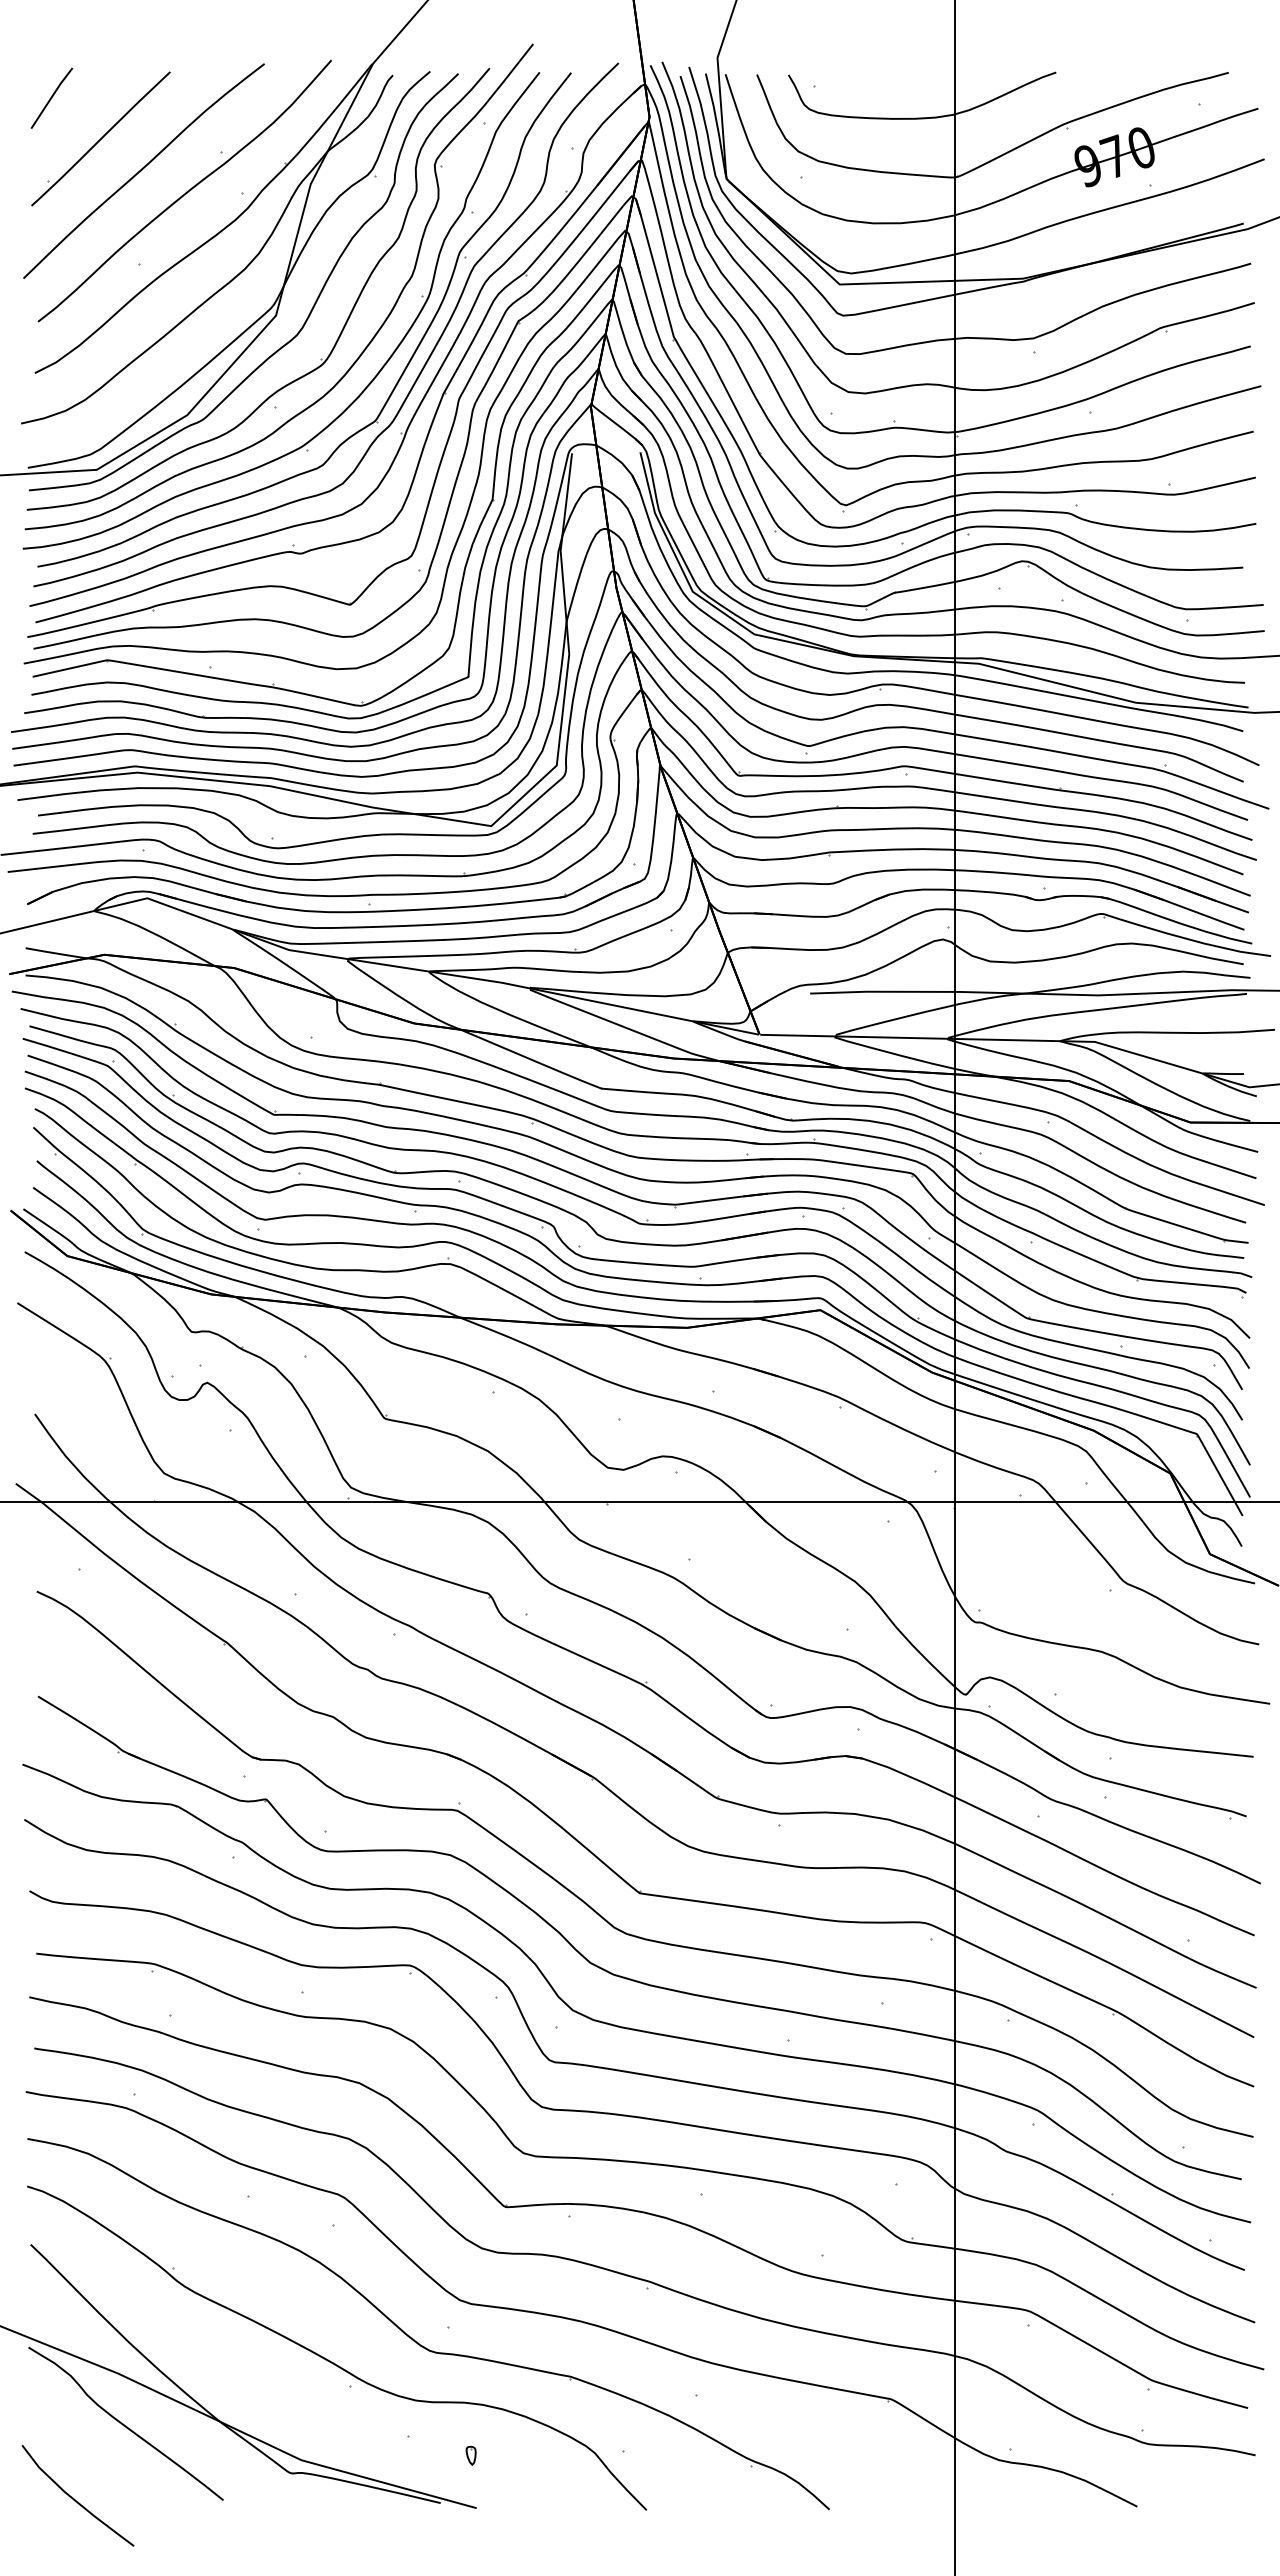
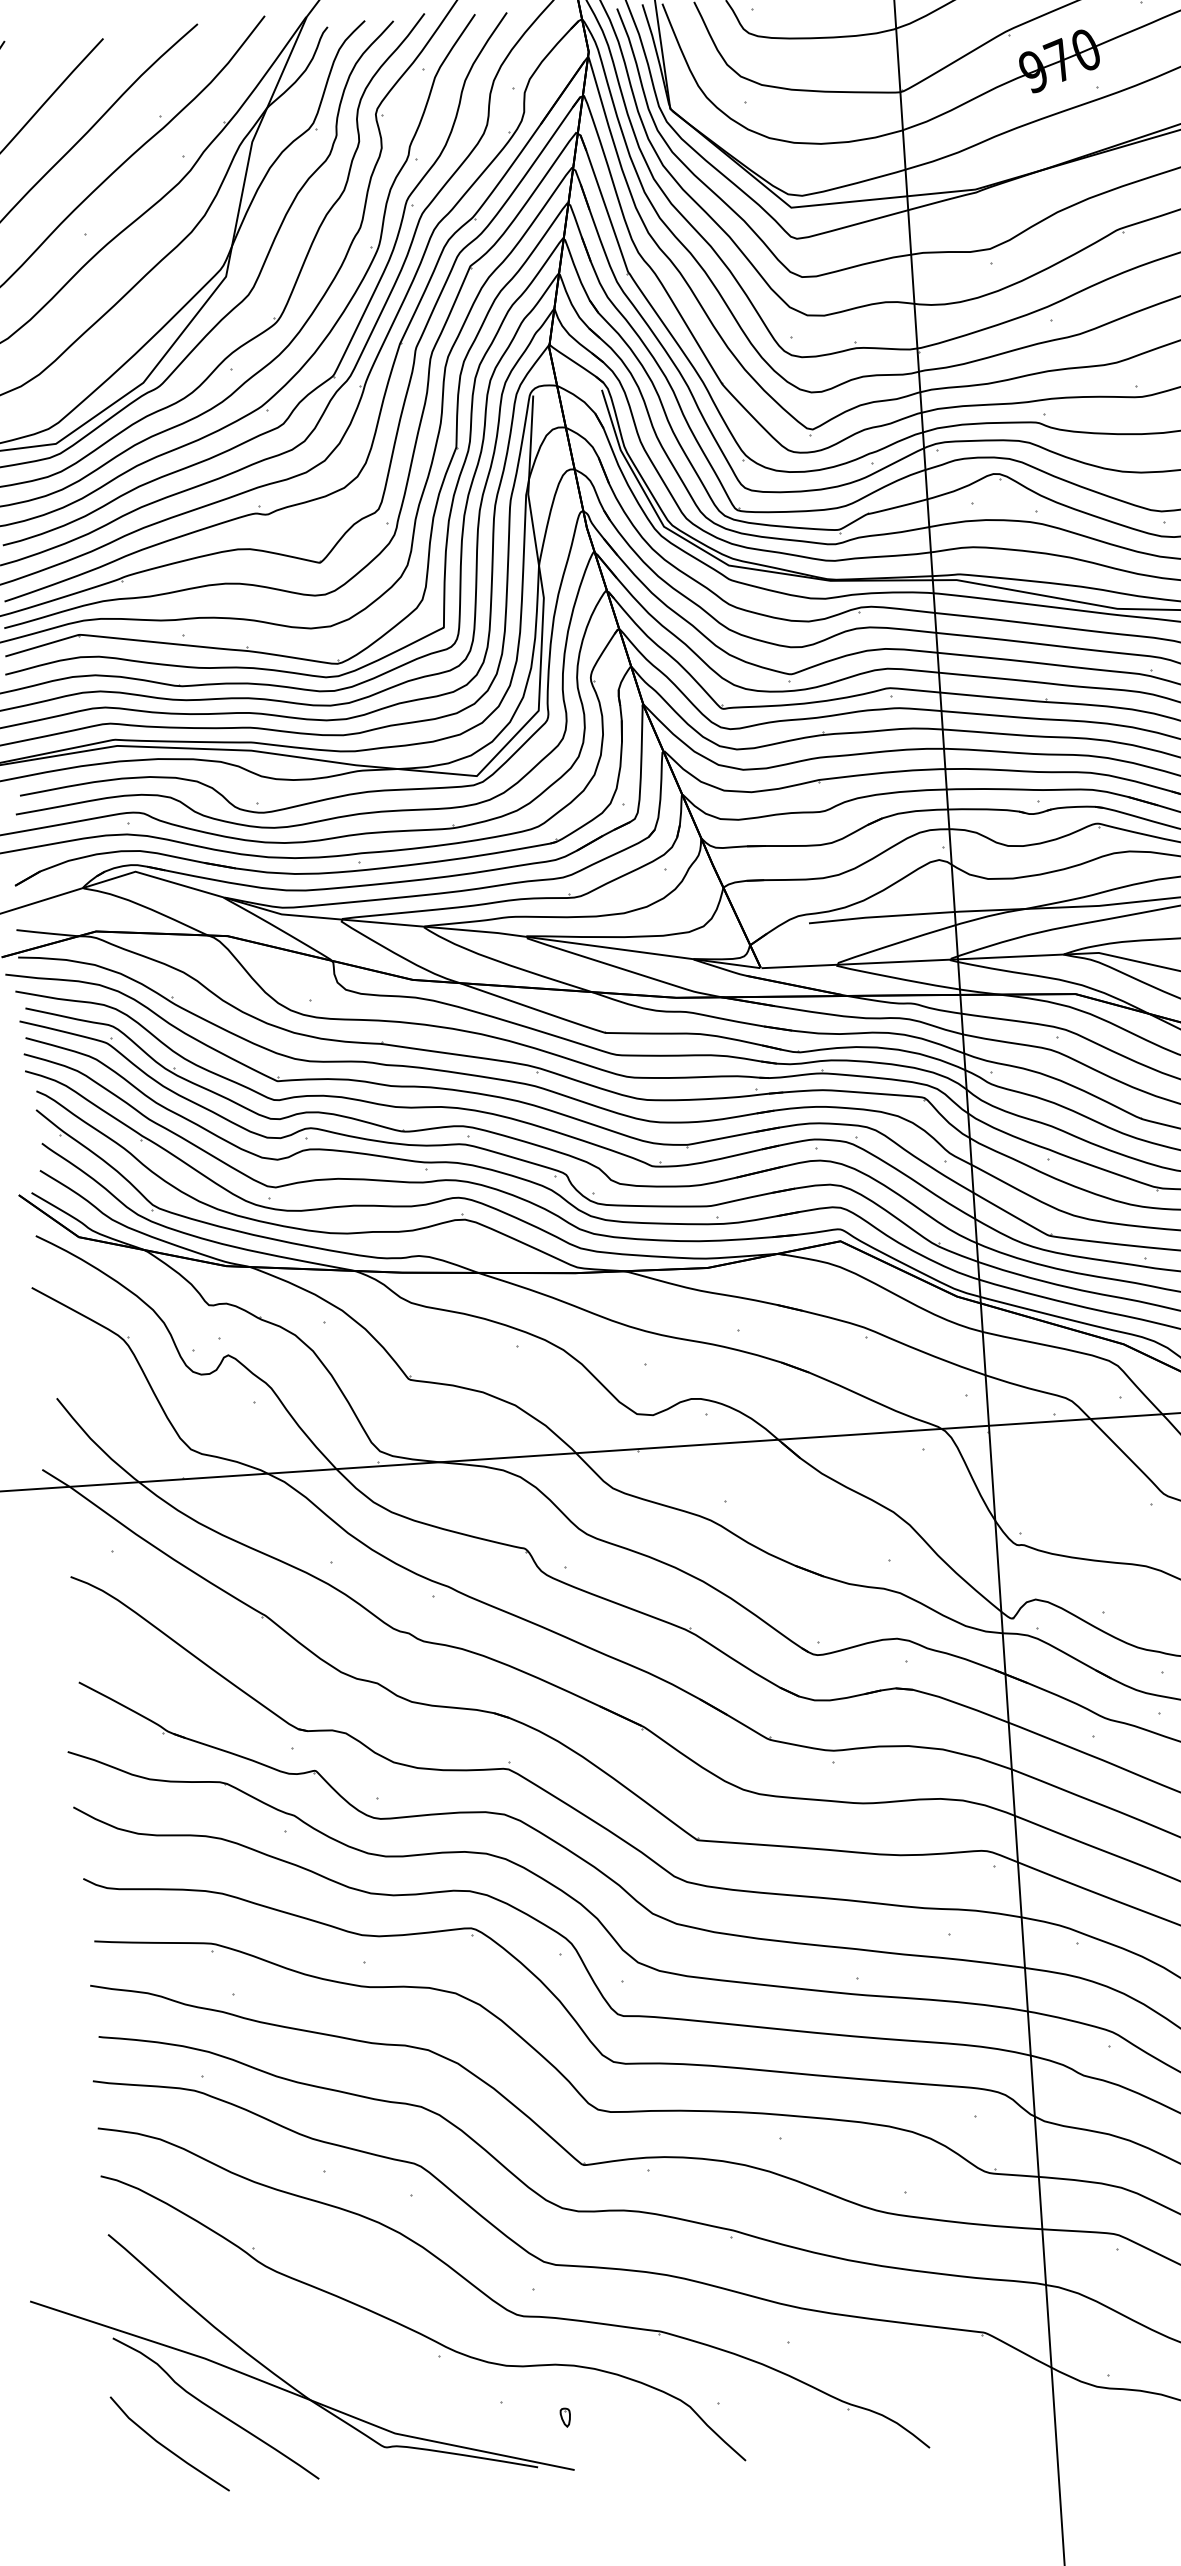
curve: (74, 2498) -> (166, 2446), moved

